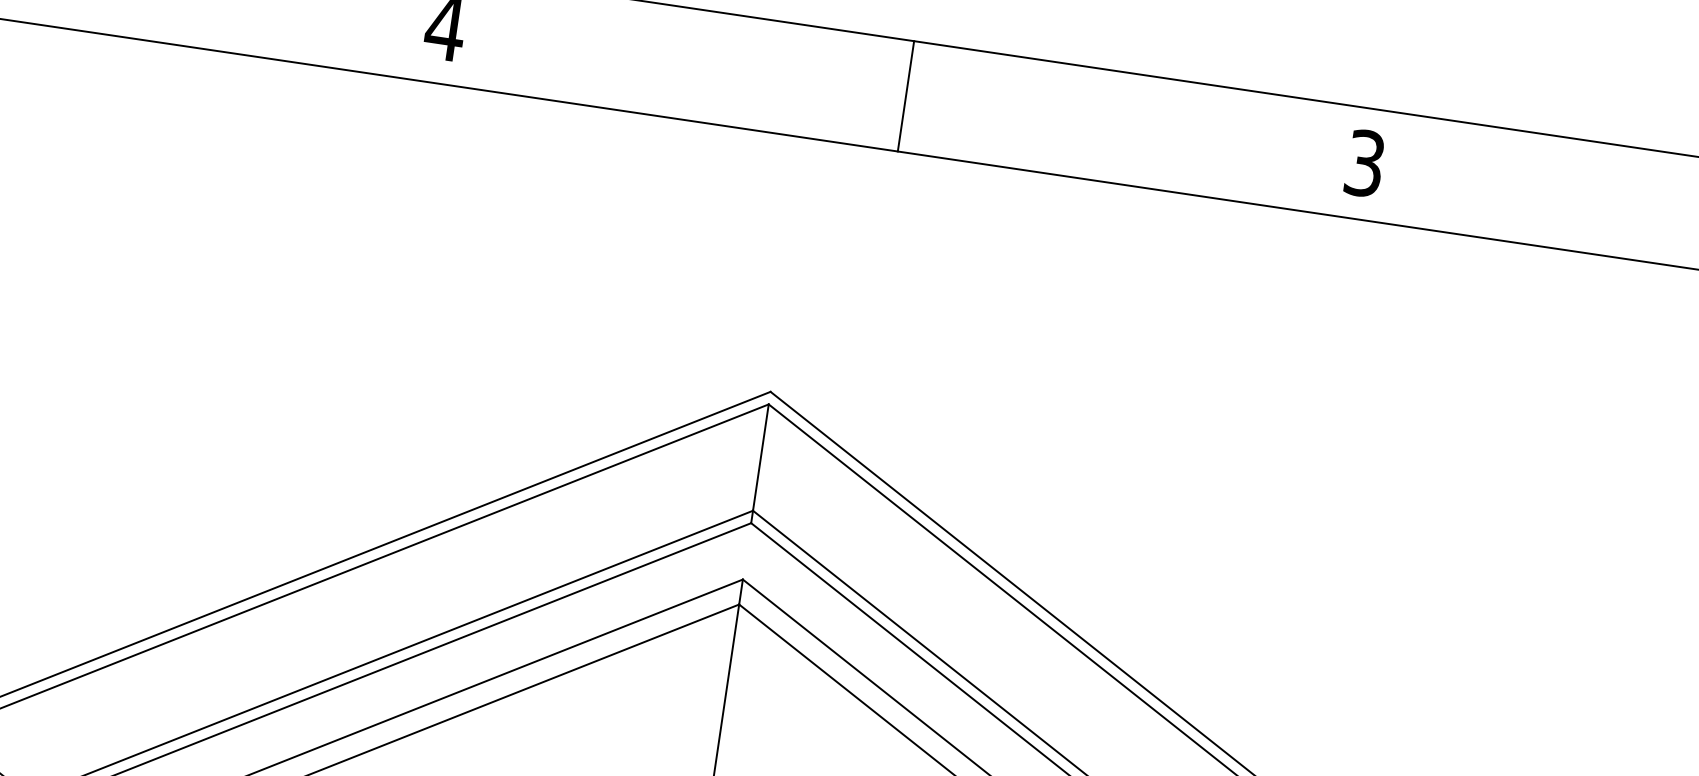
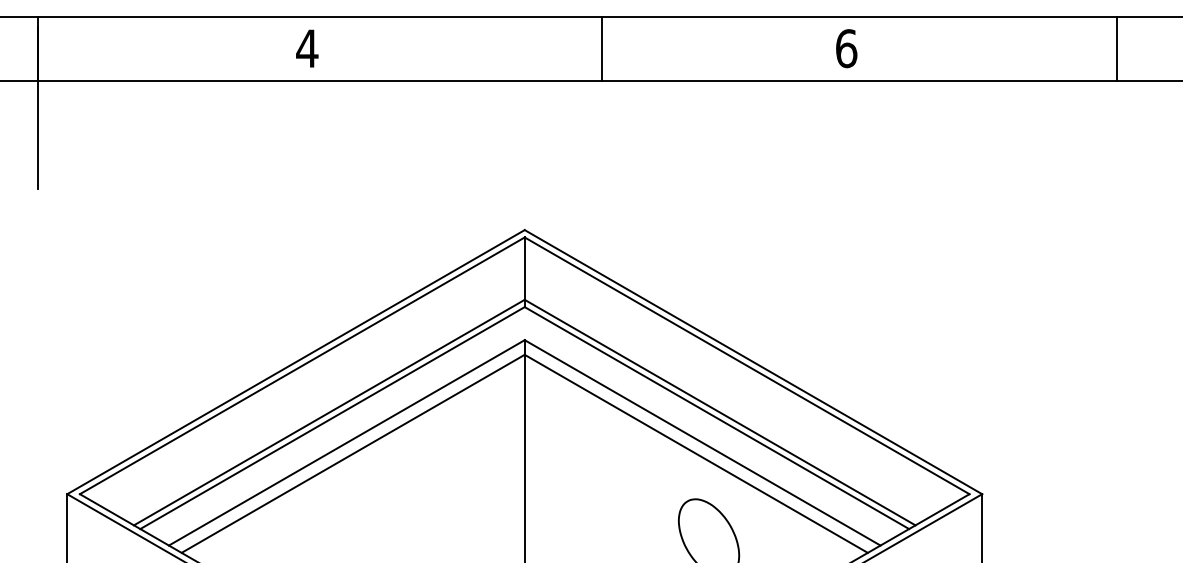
line: (906, 95) -> (602, 48), moved
text: (1365, 163) -> (846, 48), 3 -> 6

